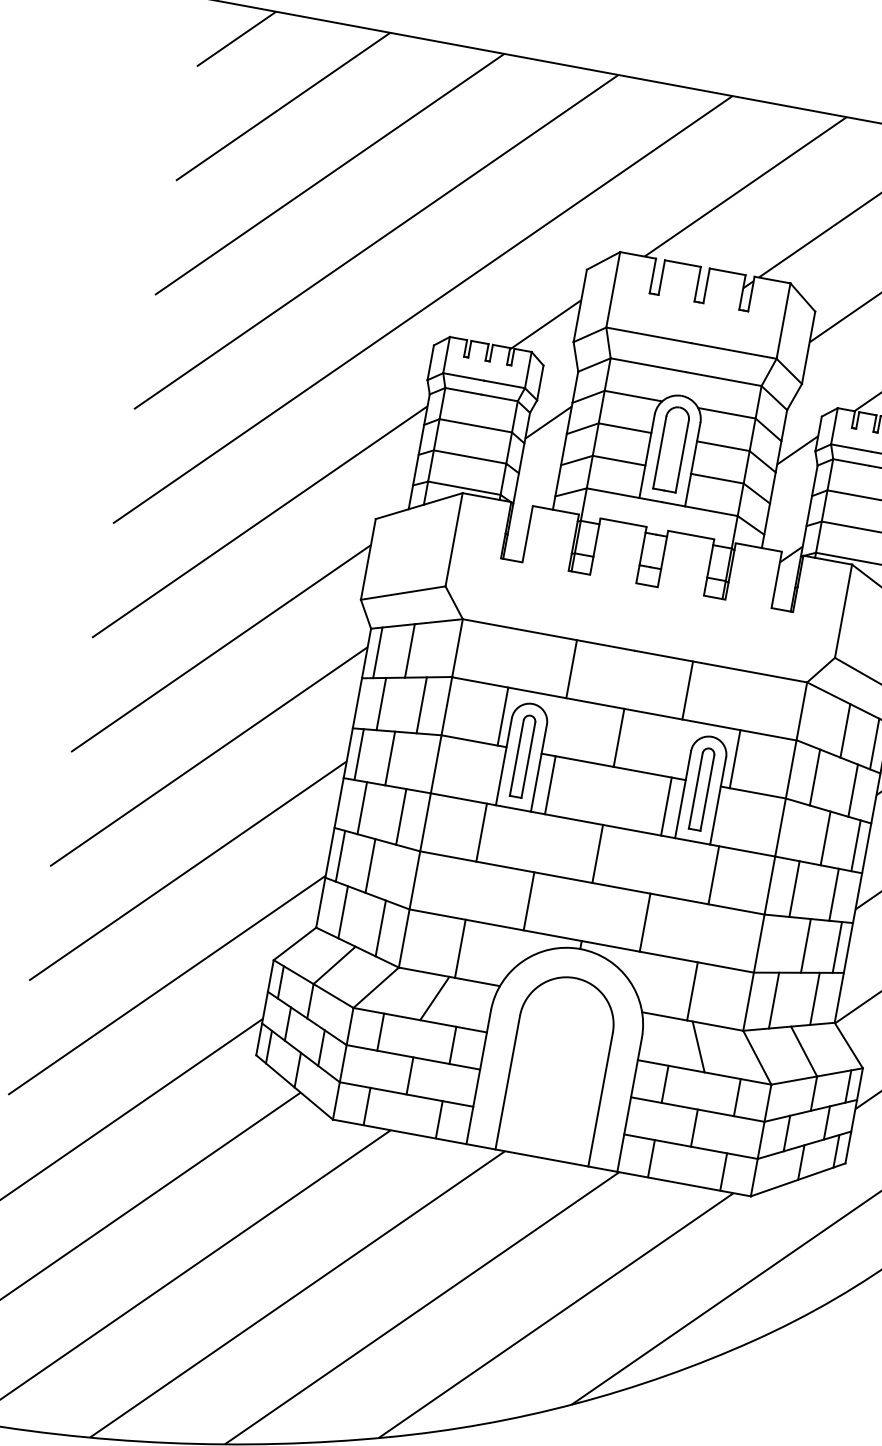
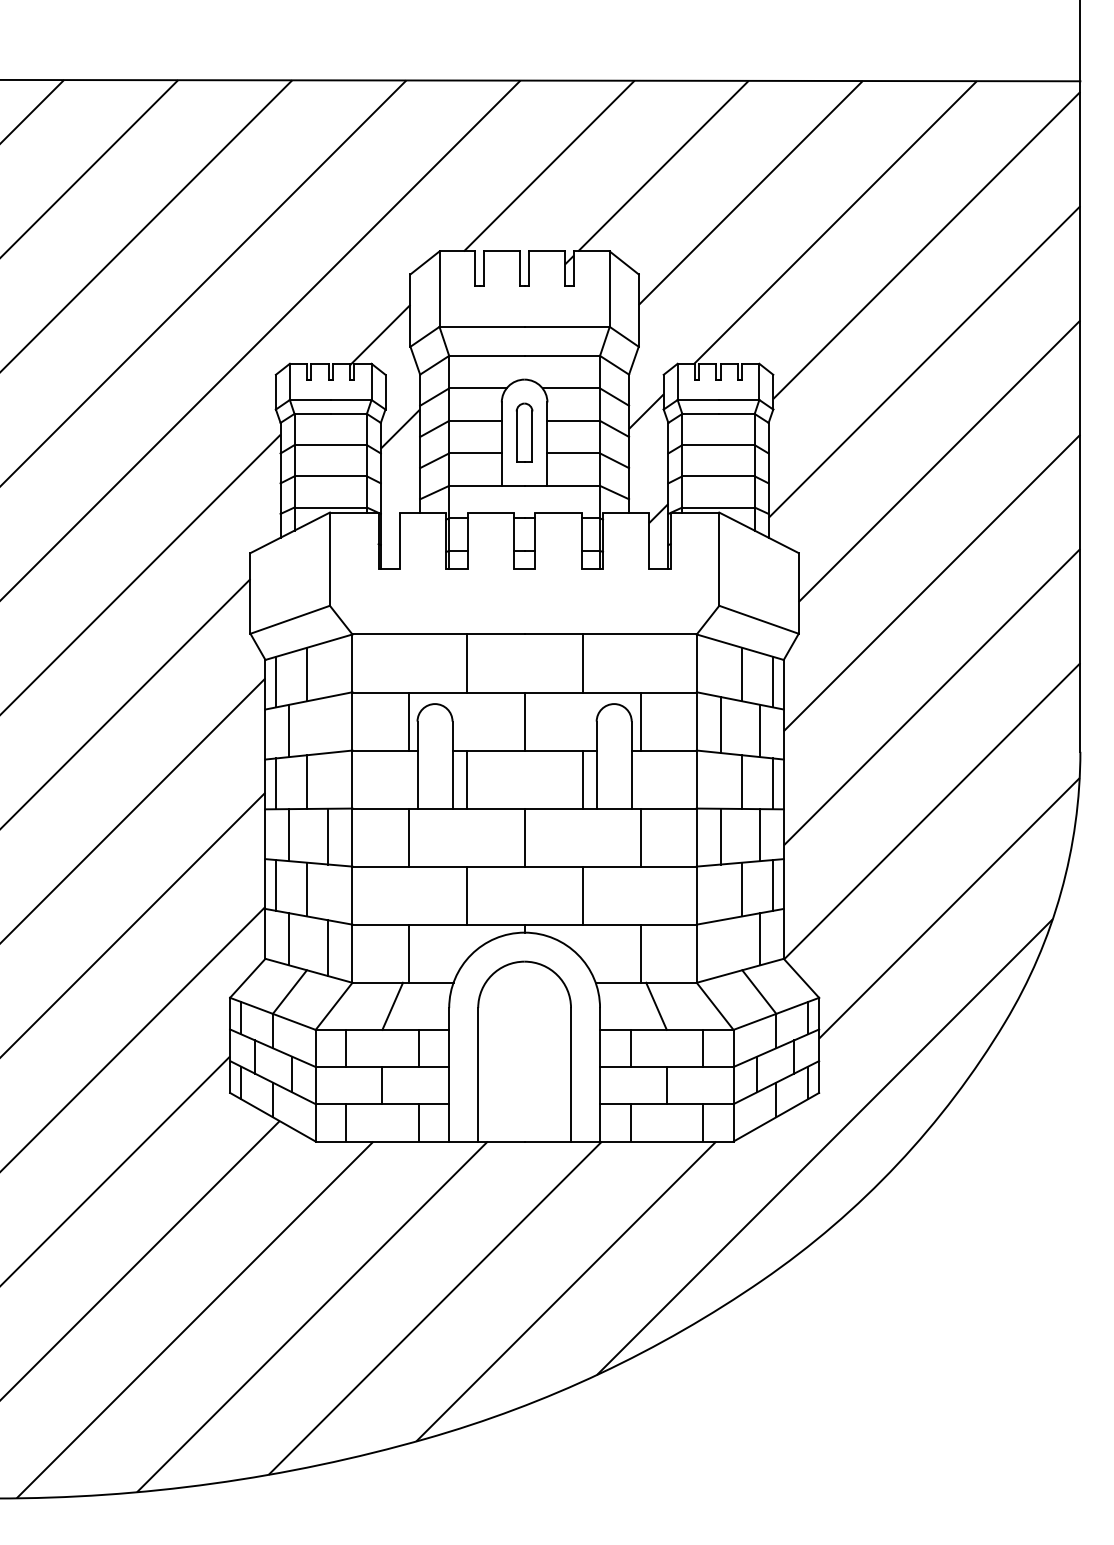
part: (671, 448) -> (524, 432), size x0.7
line: (422, 705) -> (328, 725), removed
part: (522, 755) -> (434, 755), removed
part: (701, 788) -> (613, 755), removed
line: (774, 1001) -> (721, 948), removed

